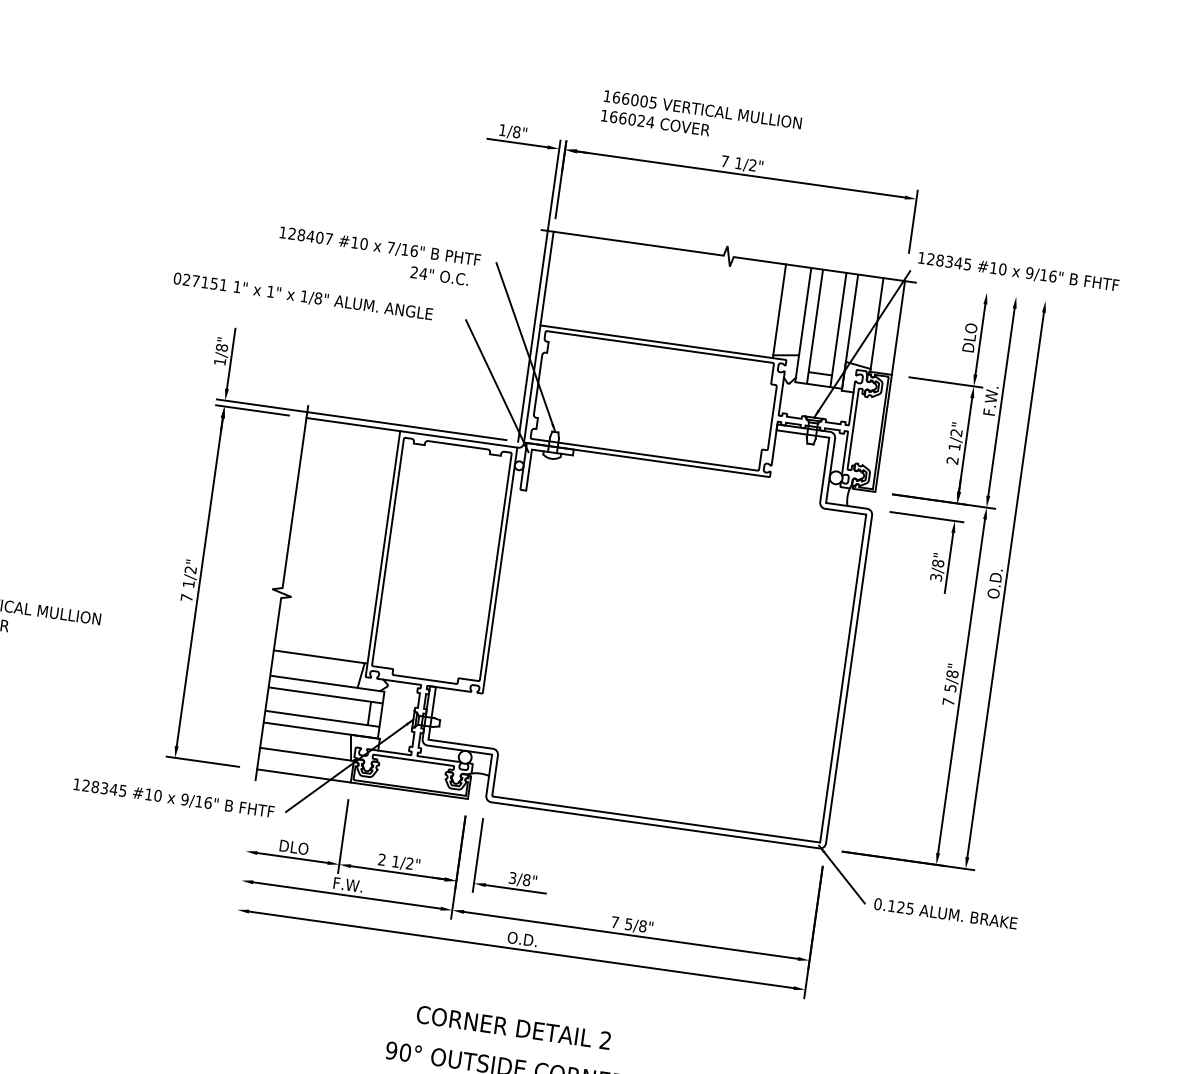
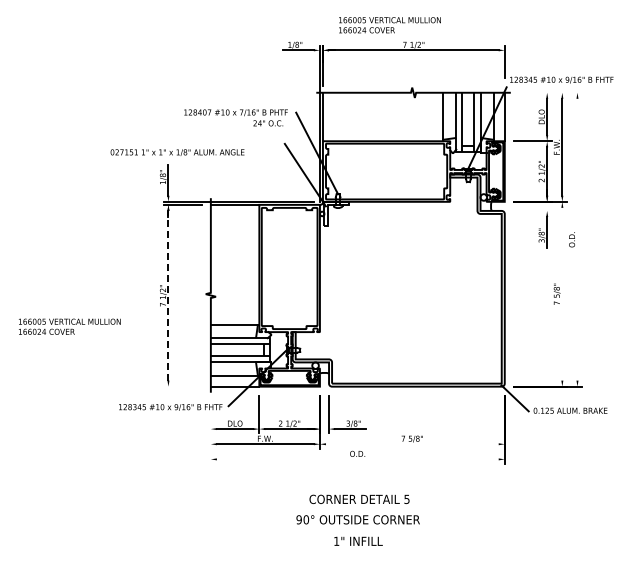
text: (303, 296) -> (177, 152), moved
line: (926, 516) -> (532, 210), removed
line: (199, 581) -> (168, 295), solid -> dashed
line: (1005, 584) -> (577, 239), removed
line: (962, 684) -> (562, 293), removed
line: (202, 761) -> (182, 386), removed
line: (631, 935) -> (412, 444), removed
line: (520, 949) -> (357, 459), removed
text: (604, 1040) -> (406, 499), 2 -> 5

